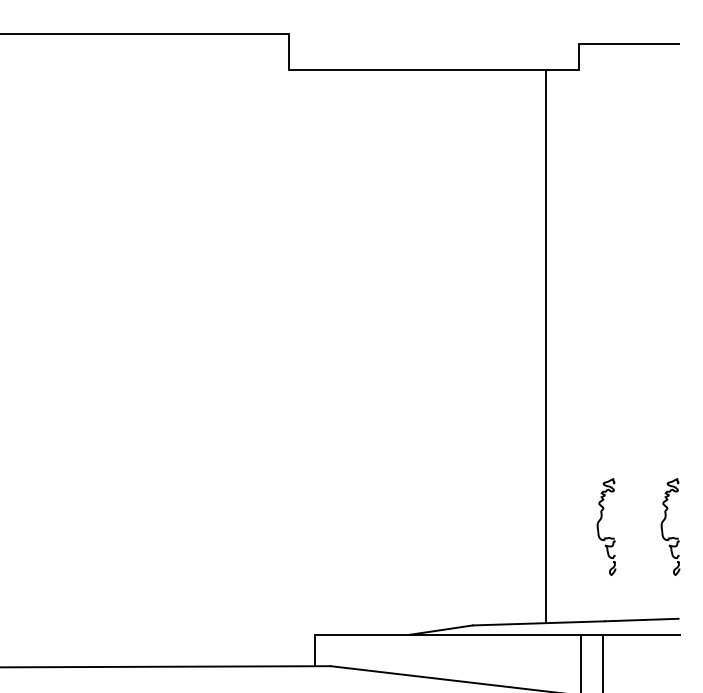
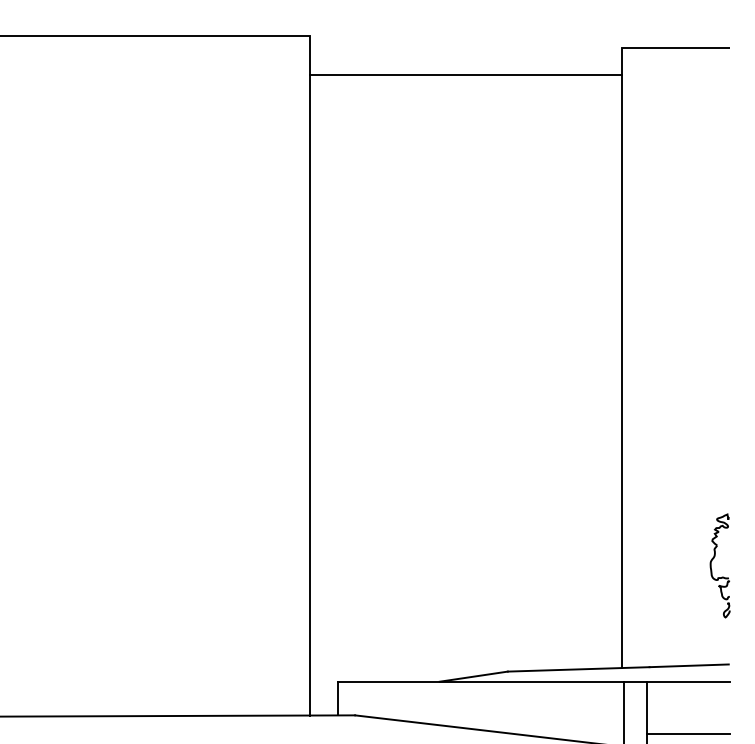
line: (546, 346) -> (622, 372), moved
line: (288, 368) -> (309, 395), added
part: (598, 526) -> (642, 565), removed
line: (640, 683) -> (687, 733), added

